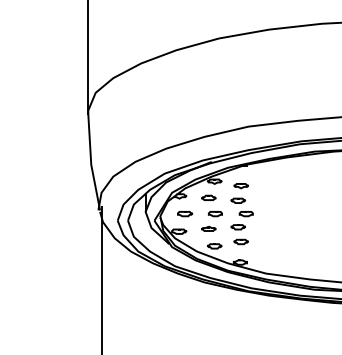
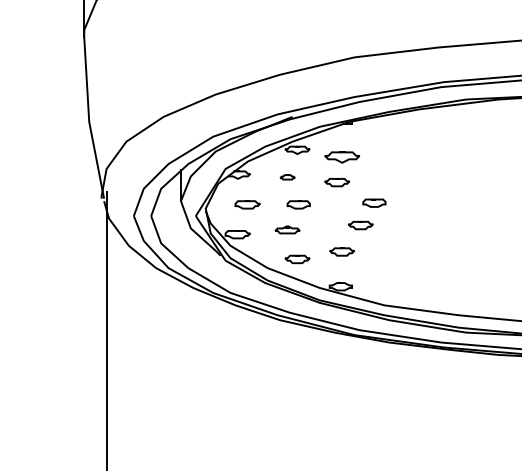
part: (240, 186) -> (341, 158), size x1.4
part: (208, 197) -> (287, 176), size x0.6
part: (241, 220) -> (366, 214), moved

